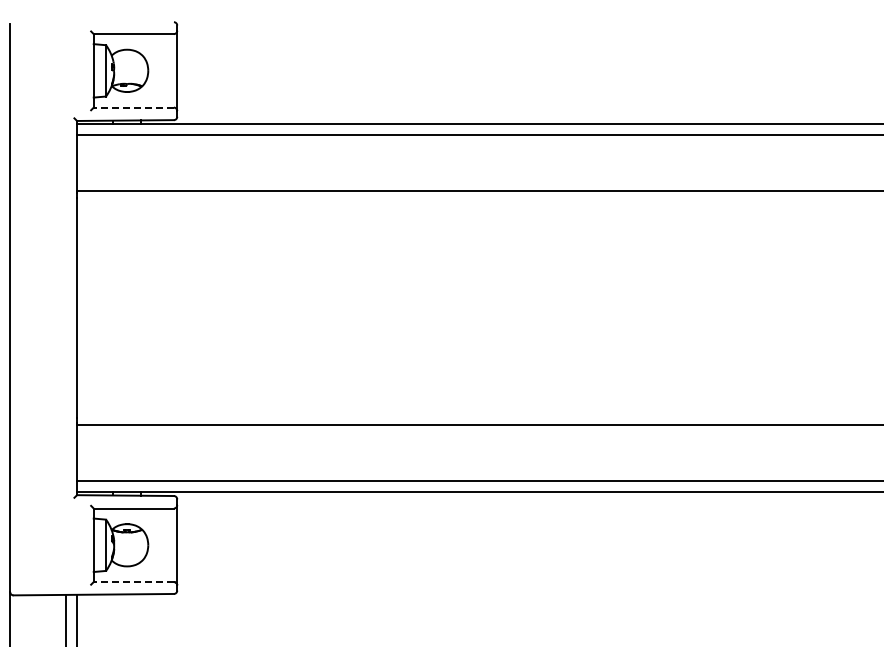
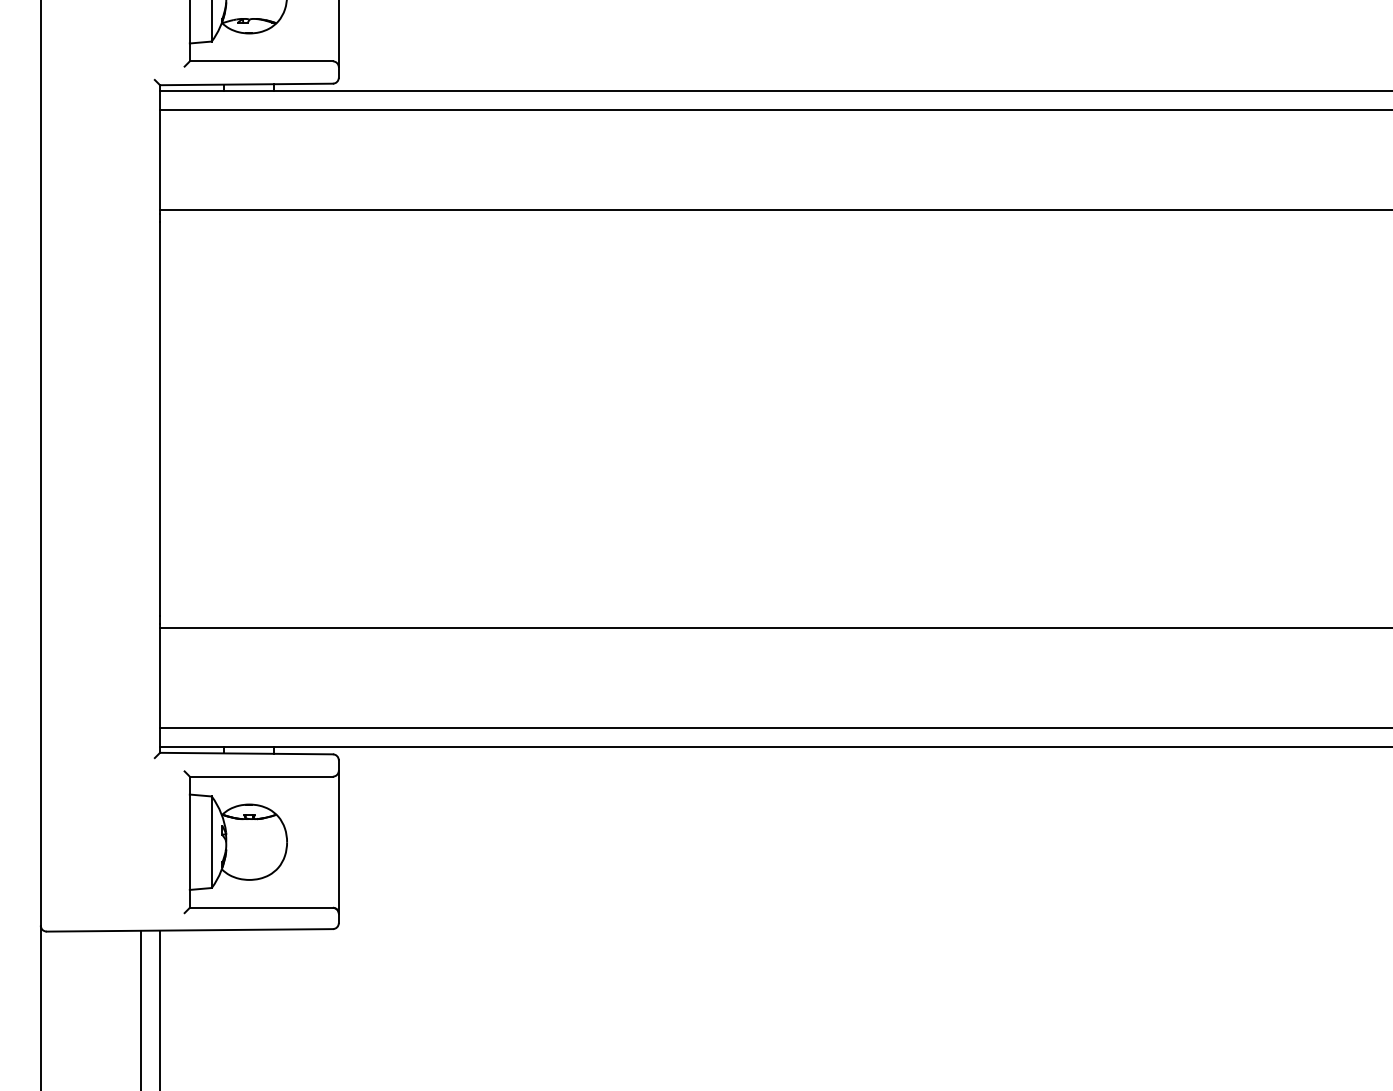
line: (133, 107) -> (260, 61), dashed -> solid
line: (133, 582) -> (260, 908), dashed -> solid

